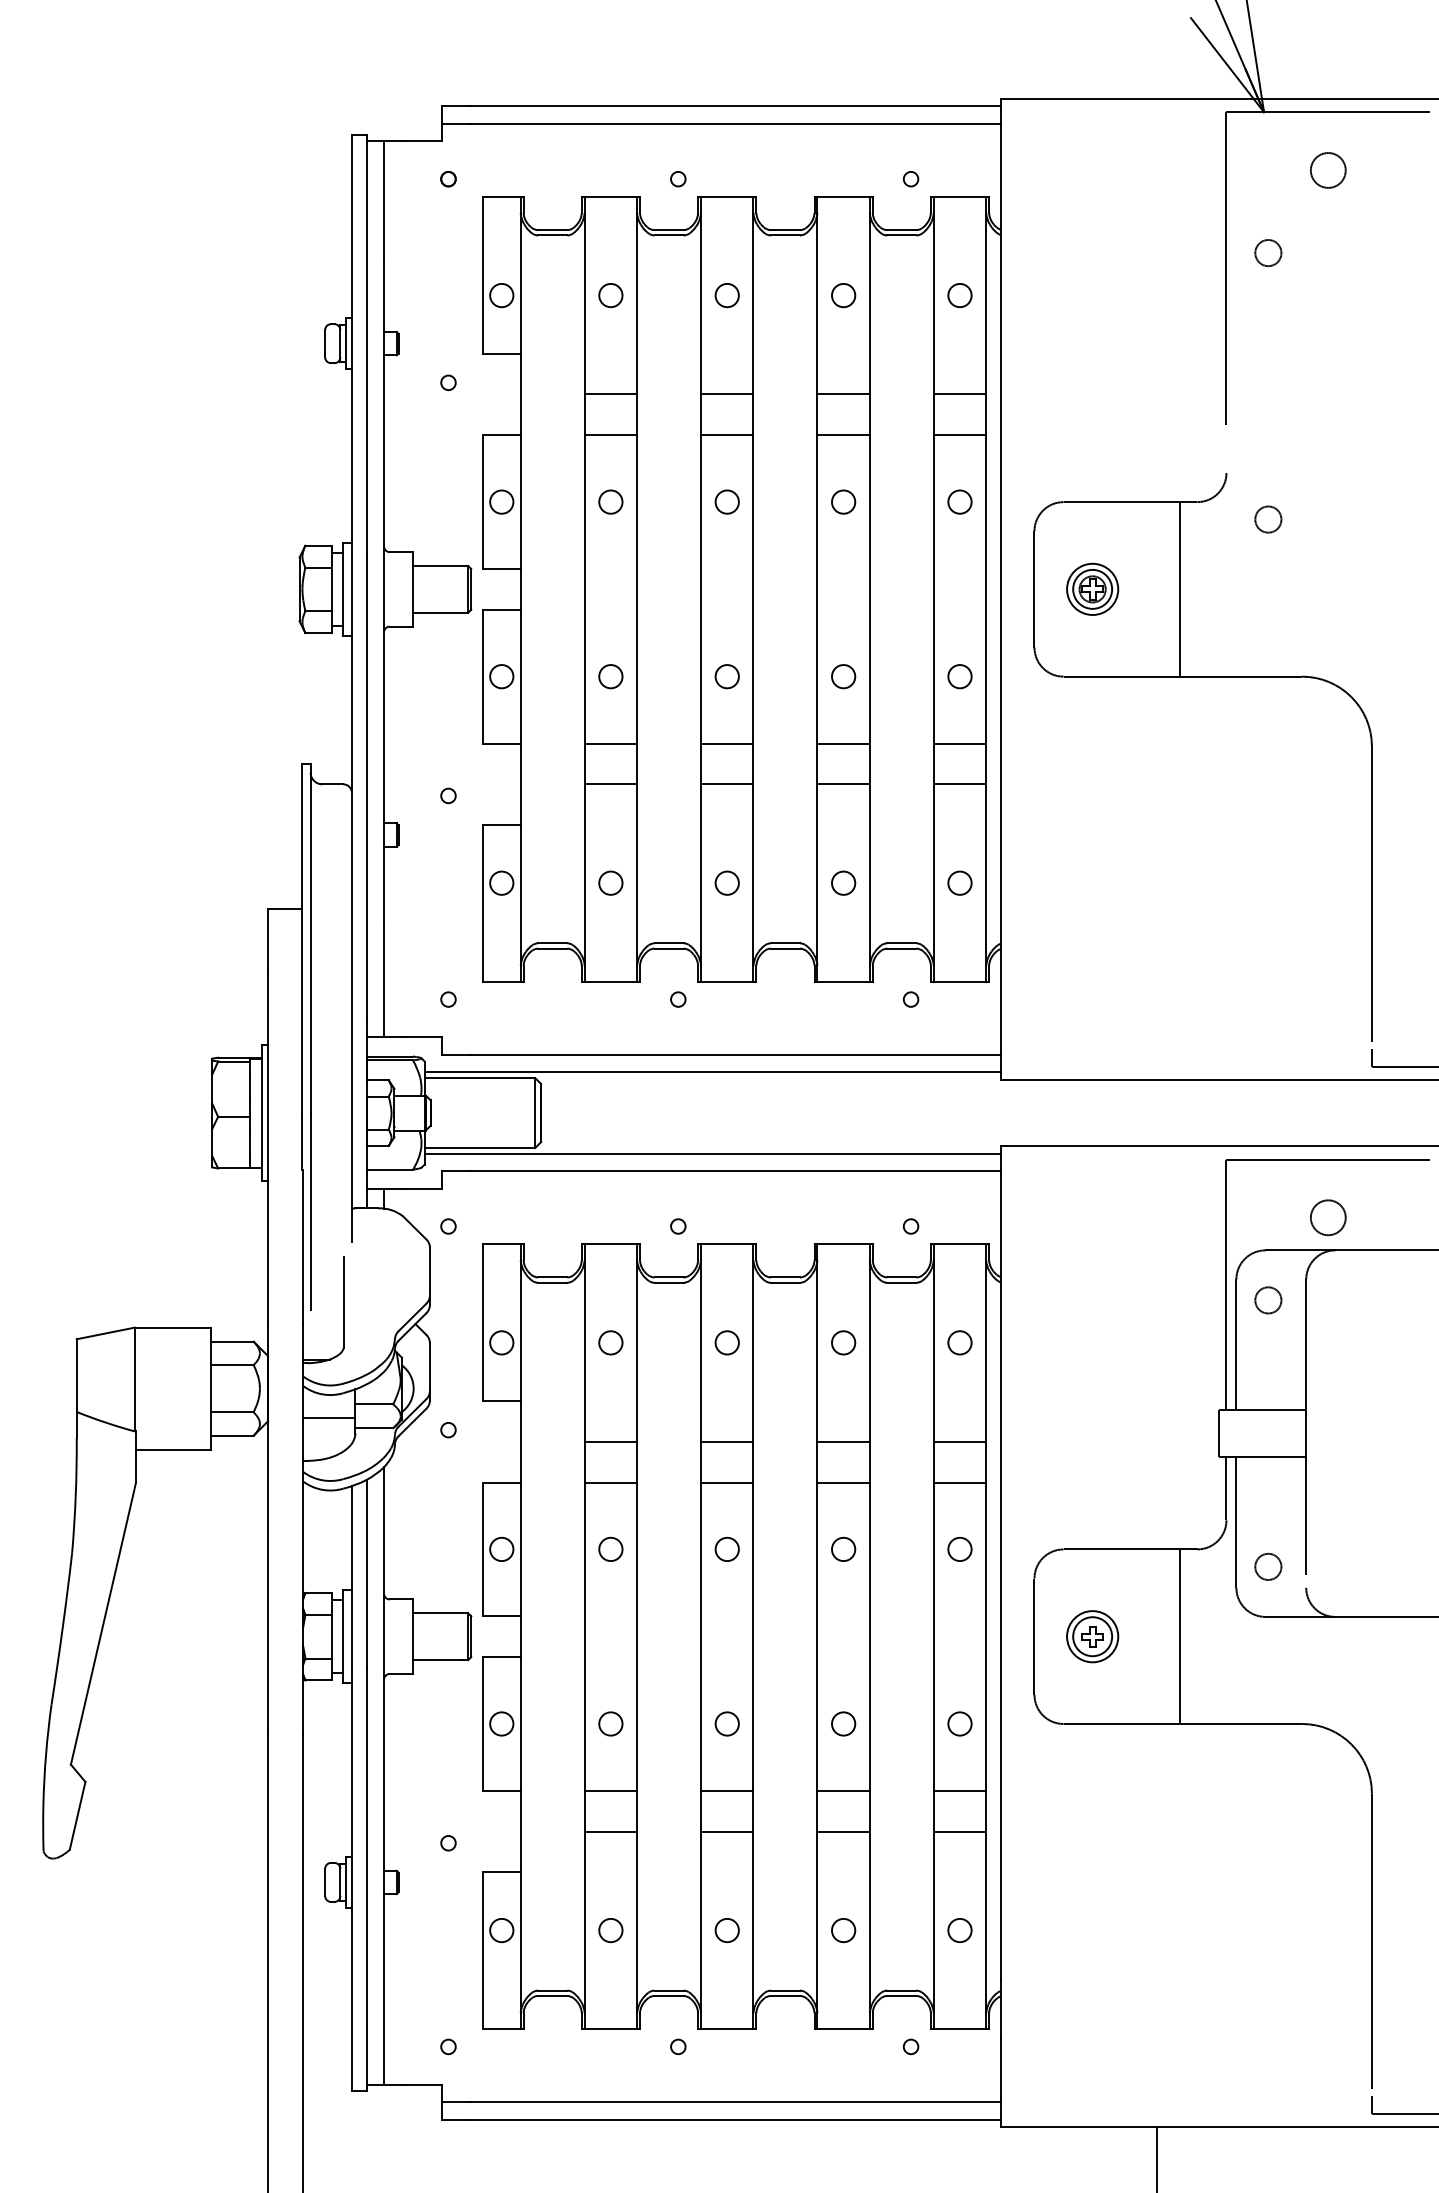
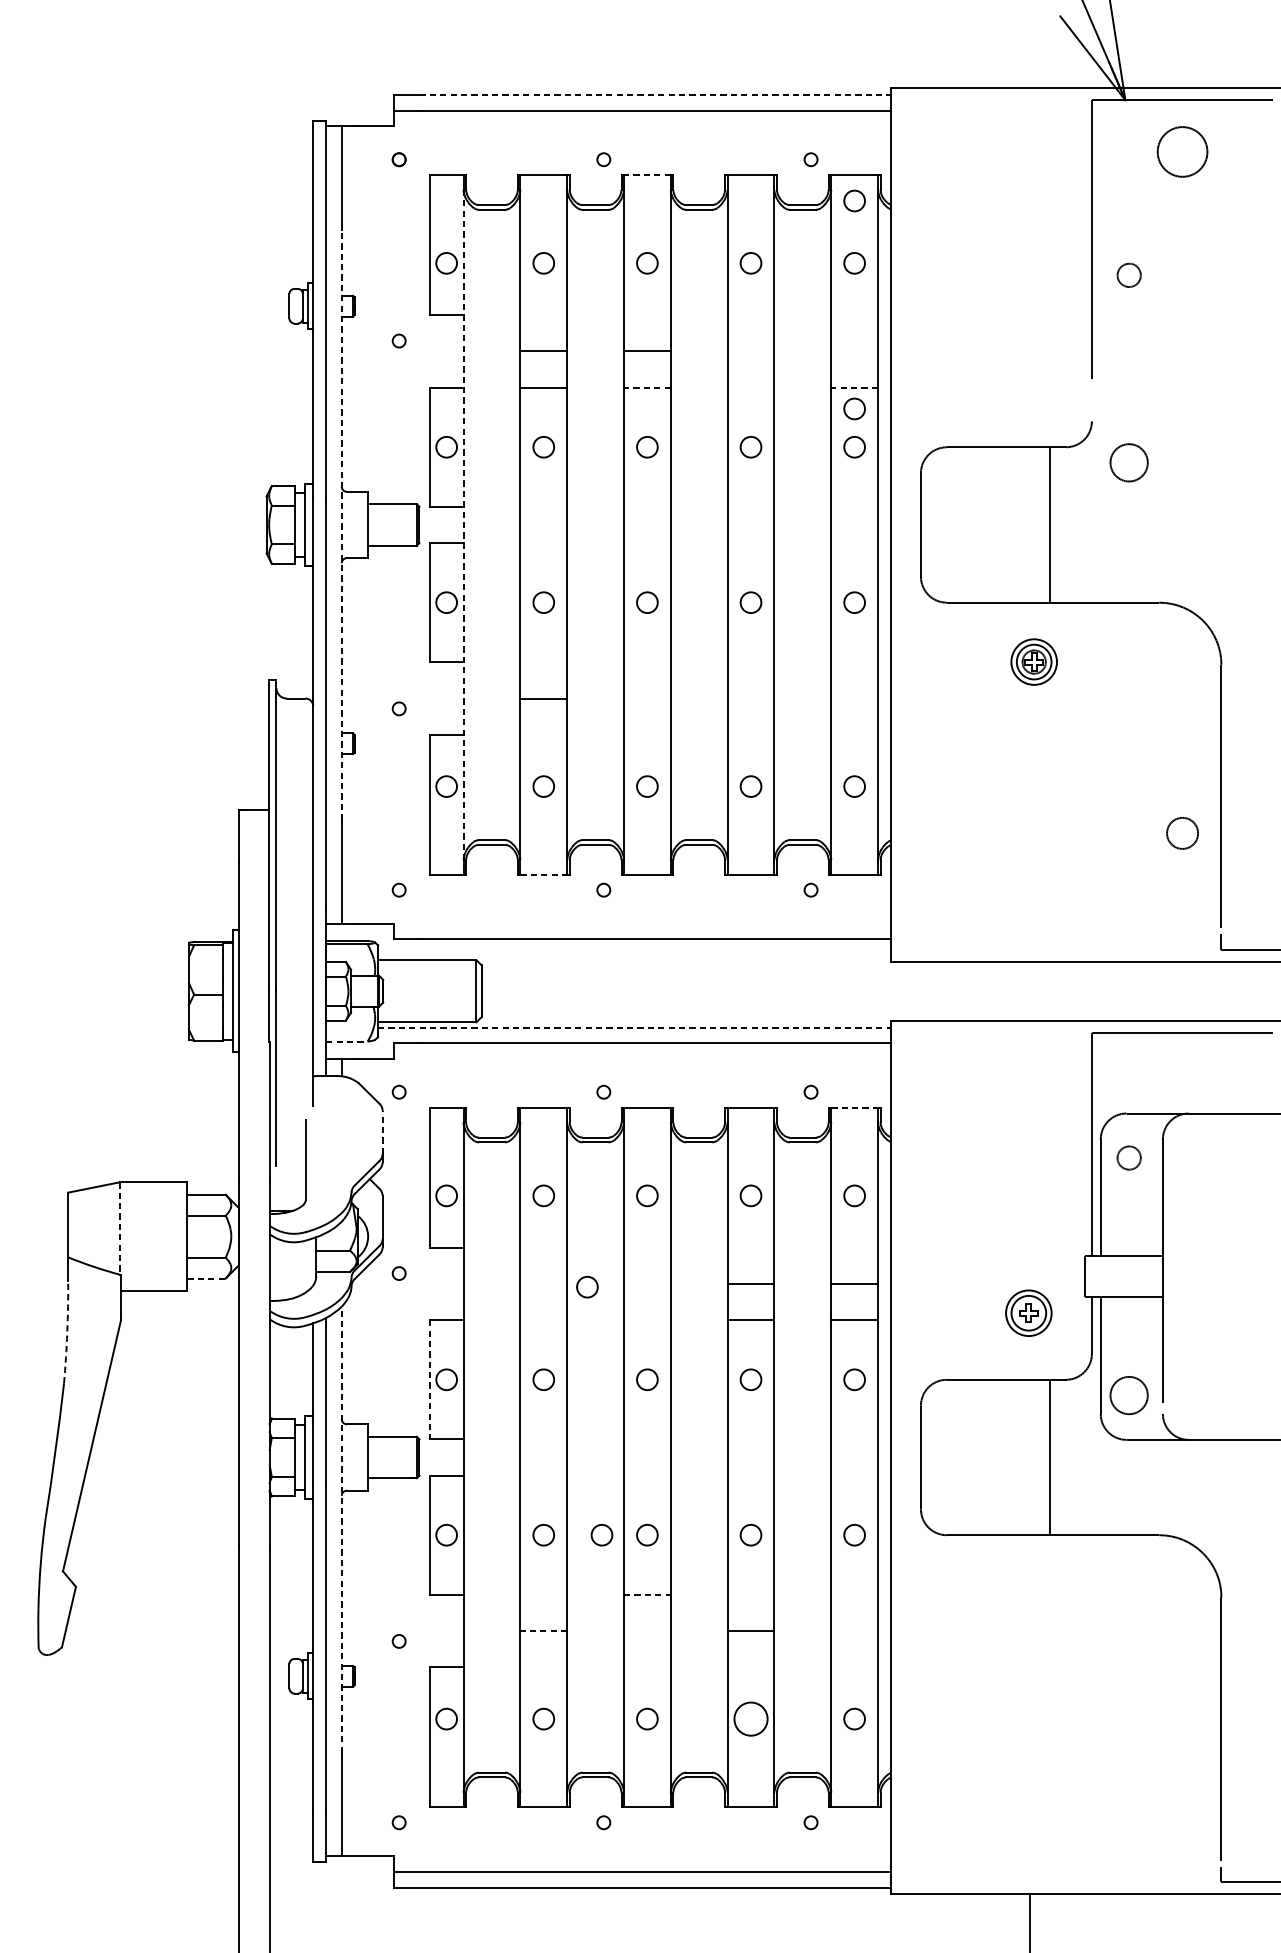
line: (735, 106) -> (654, 95), solid -> dashed
circle: (1327, 170) -> (1181, 151), size x1.6
line: (726, 196) -> (646, 175), solid -> dashed
circle: (959, 225) -> (854, 200), added
circle: (1268, 252) -> (1129, 274), moved
line: (843, 394) -> (750, 351), removed
line: (959, 394) -> (854, 351), removed
line: (726, 435) -> (646, 387), solid -> dashed
line: (843, 435) -> (750, 387), removed
line: (959, 435) -> (854, 387), solid -> dashed
circle: (959, 458) -> (854, 408), added
circle: (1268, 519) -> (1129, 462), size x1.6
part: (1092, 588) -> (1034, 661), moved
line: (383, 589) -> (341, 525), solid -> dashed
line: (520, 589) -> (463, 525), solid -> dashed
line: (610, 743) -> (543, 662), removed
line: (727, 743) -> (647, 662), removed
line: (843, 743) -> (750, 662), removed
line: (959, 743) -> (854, 662), removed
line: (727, 784) -> (647, 698), removed
line: (843, 784) -> (750, 698), removed
line: (959, 784) -> (854, 698), removed
line: (611, 982) -> (544, 874), solid -> dashed
line: (712, 1072) -> (634, 955), removed
line: (713, 1153) -> (635, 1027), solid -> dashed
line: (390, 1169) -> (347, 1041), solid -> dashed
circle: (1328, 1217) -> (1182, 833), moved
line: (960, 1243) -> (855, 1107), solid -> dashed
line: (429, 1271) -> (382, 1132), solid -> dashed
line: (134, 1379) -> (119, 1228), solid -> dashed
line: (329, 1417) -> (293, 1262), removed
line: (232, 1435) -> (206, 1278), solid -> dashed
line: (610, 1441) -> (543, 1283), removed
line: (727, 1441) -> (647, 1283), removed
circle: (659, 1444) -> (587, 1286), added
line: (610, 1482) -> (543, 1320), removed
line: (727, 1482) -> (647, 1320), removed
arc: (75, 1495) -> (67, 1331), solid -> dashed
line: (482, 1549) -> (429, 1379), solid -> dashed
circle: (1268, 1566) -> (1129, 1394), size x1.6
part: (1092, 1636) -> (1028, 1313), moved
line: (383, 1717) -> (341, 1529), solid -> dashed
circle: (675, 1723) -> (601, 1534), added
line: (610, 1790) -> (543, 1594), removed
line: (727, 1790) -> (647, 1594), solid -> dashed
line: (843, 1790) -> (750, 1594), removed
line: (959, 1790) -> (854, 1594), removed
line: (610, 1831) -> (543, 1630), solid -> dashed
line: (727, 1831) -> (647, 1630), removed
line: (959, 1831) -> (854, 1630), removed
circle: (843, 1930) -> (750, 1719), size x1.6

